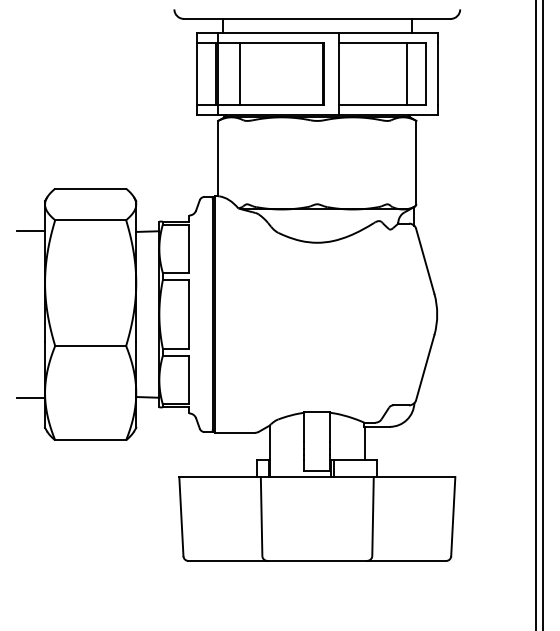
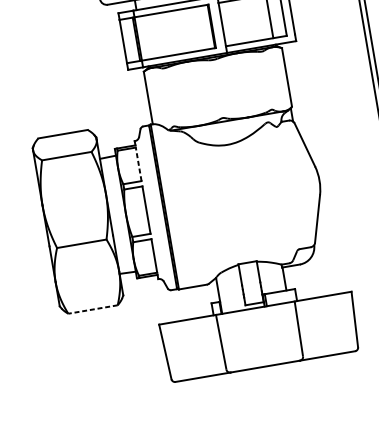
line: (240, 73) -> (153, 36), removed
line: (30, 230) -> (26, 170), removed
line: (188, 248) -> (138, 164), solid -> dashed
line: (30, 398) -> (46, 287), removed
line: (90, 440) -> (92, 309), solid -> dashed

